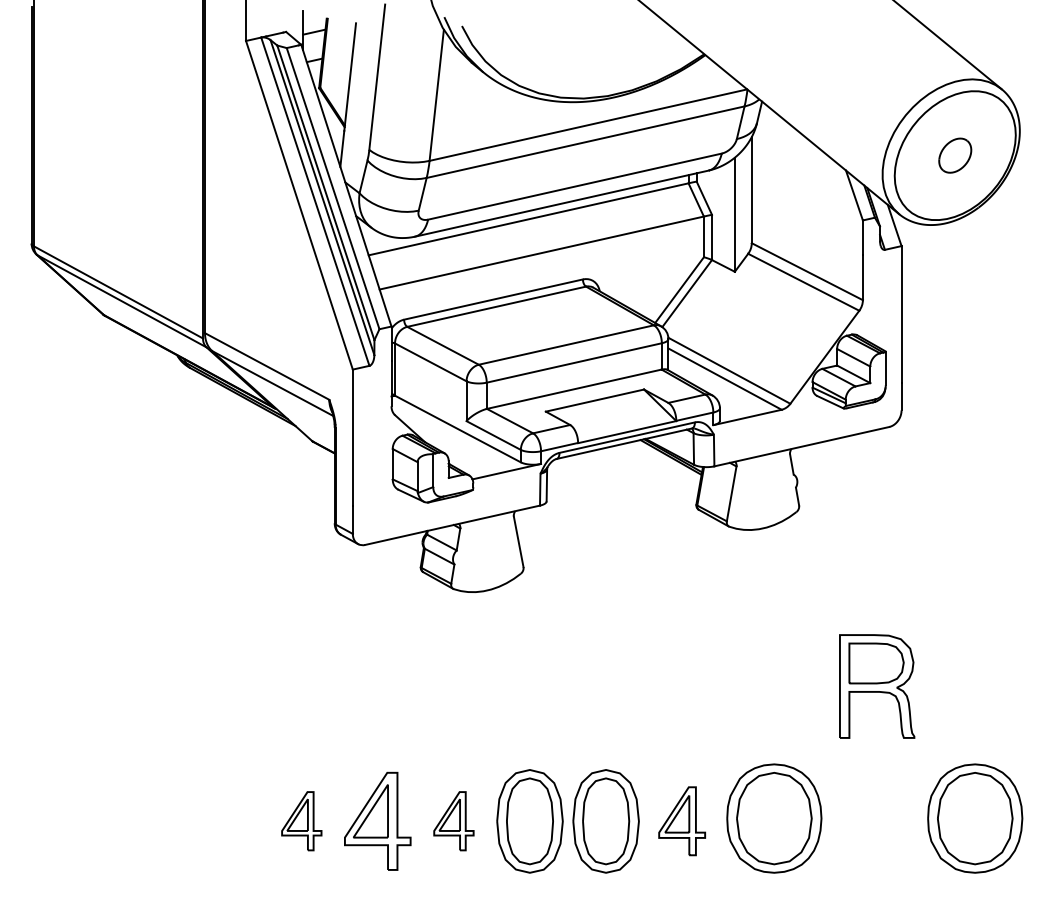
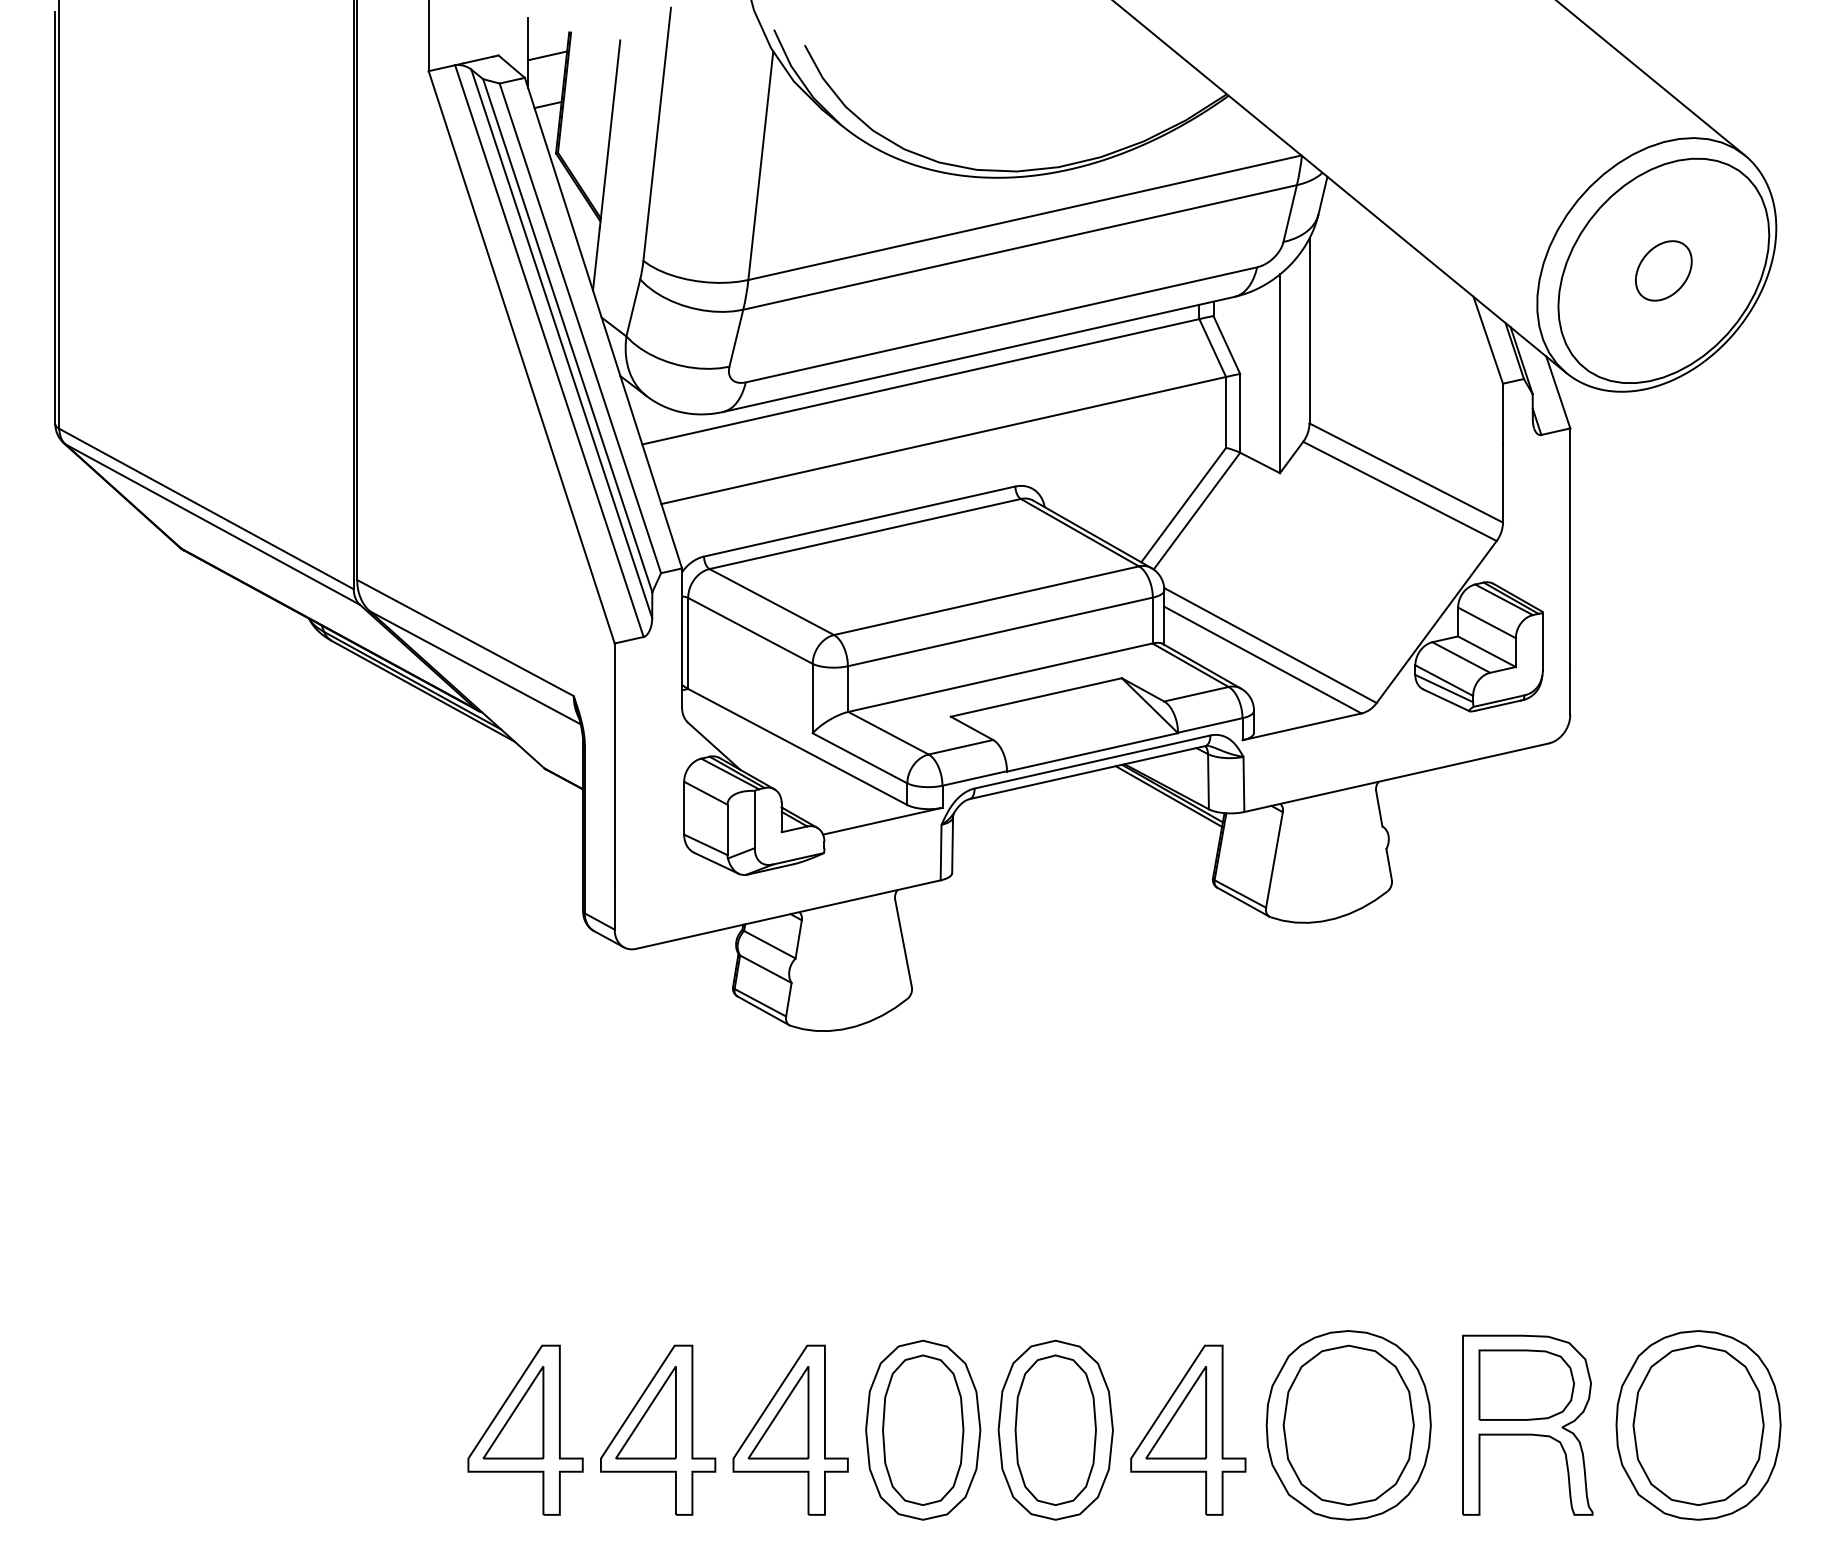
part: (877, 686) -> (1528, 1425), moved
part: (301, 820) -> (525, 1428), size x1.67
part: (453, 820) -> (789, 1428), size x1.67
part: (681, 820) -> (1187, 1428), size x1.43

